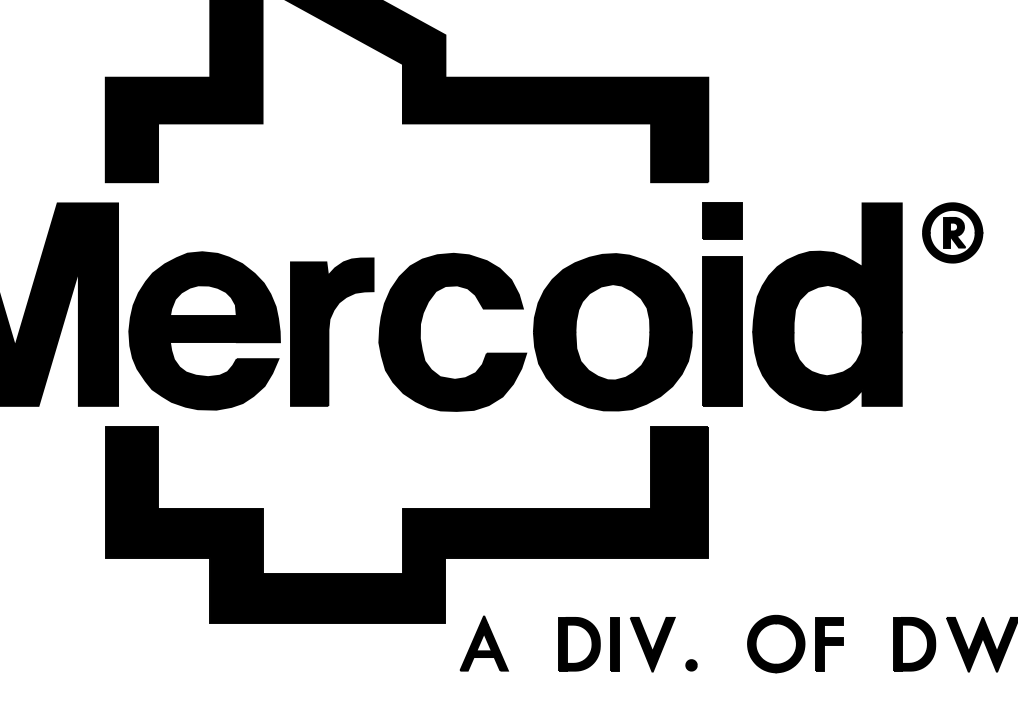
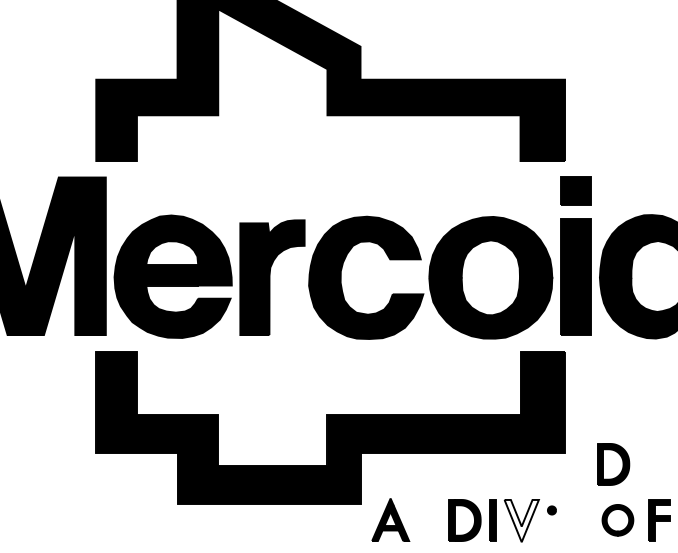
part: (770, 572) -> (613, 464), added
part: (776, 643) -> (618, 519), size x0.7
fill: (652, 644) -> (521, 520), removed
part: (691, 665) -> (551, 510), moved

